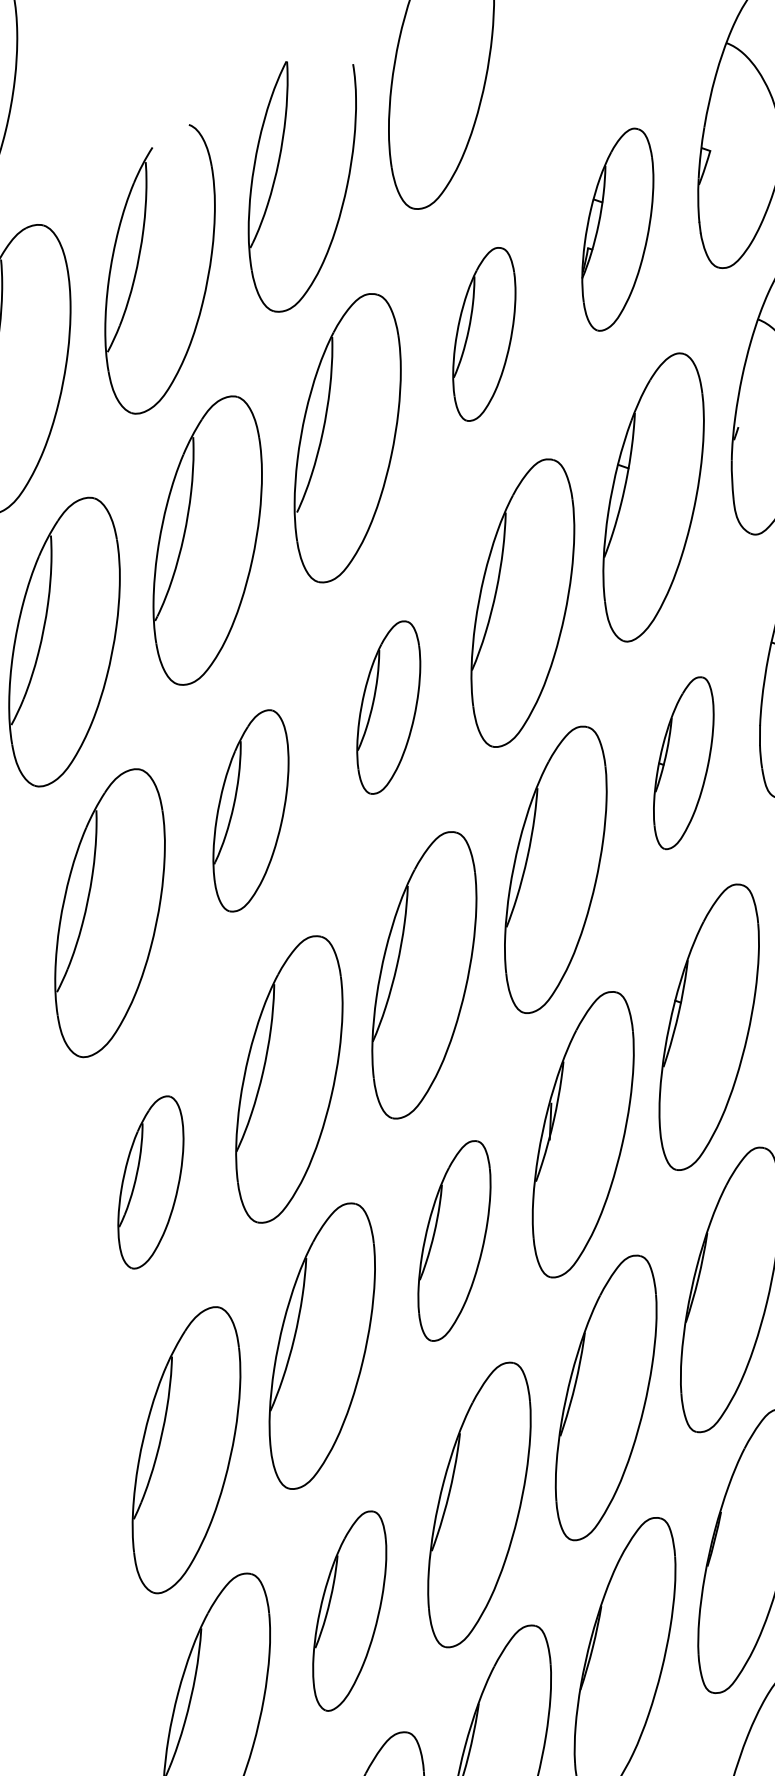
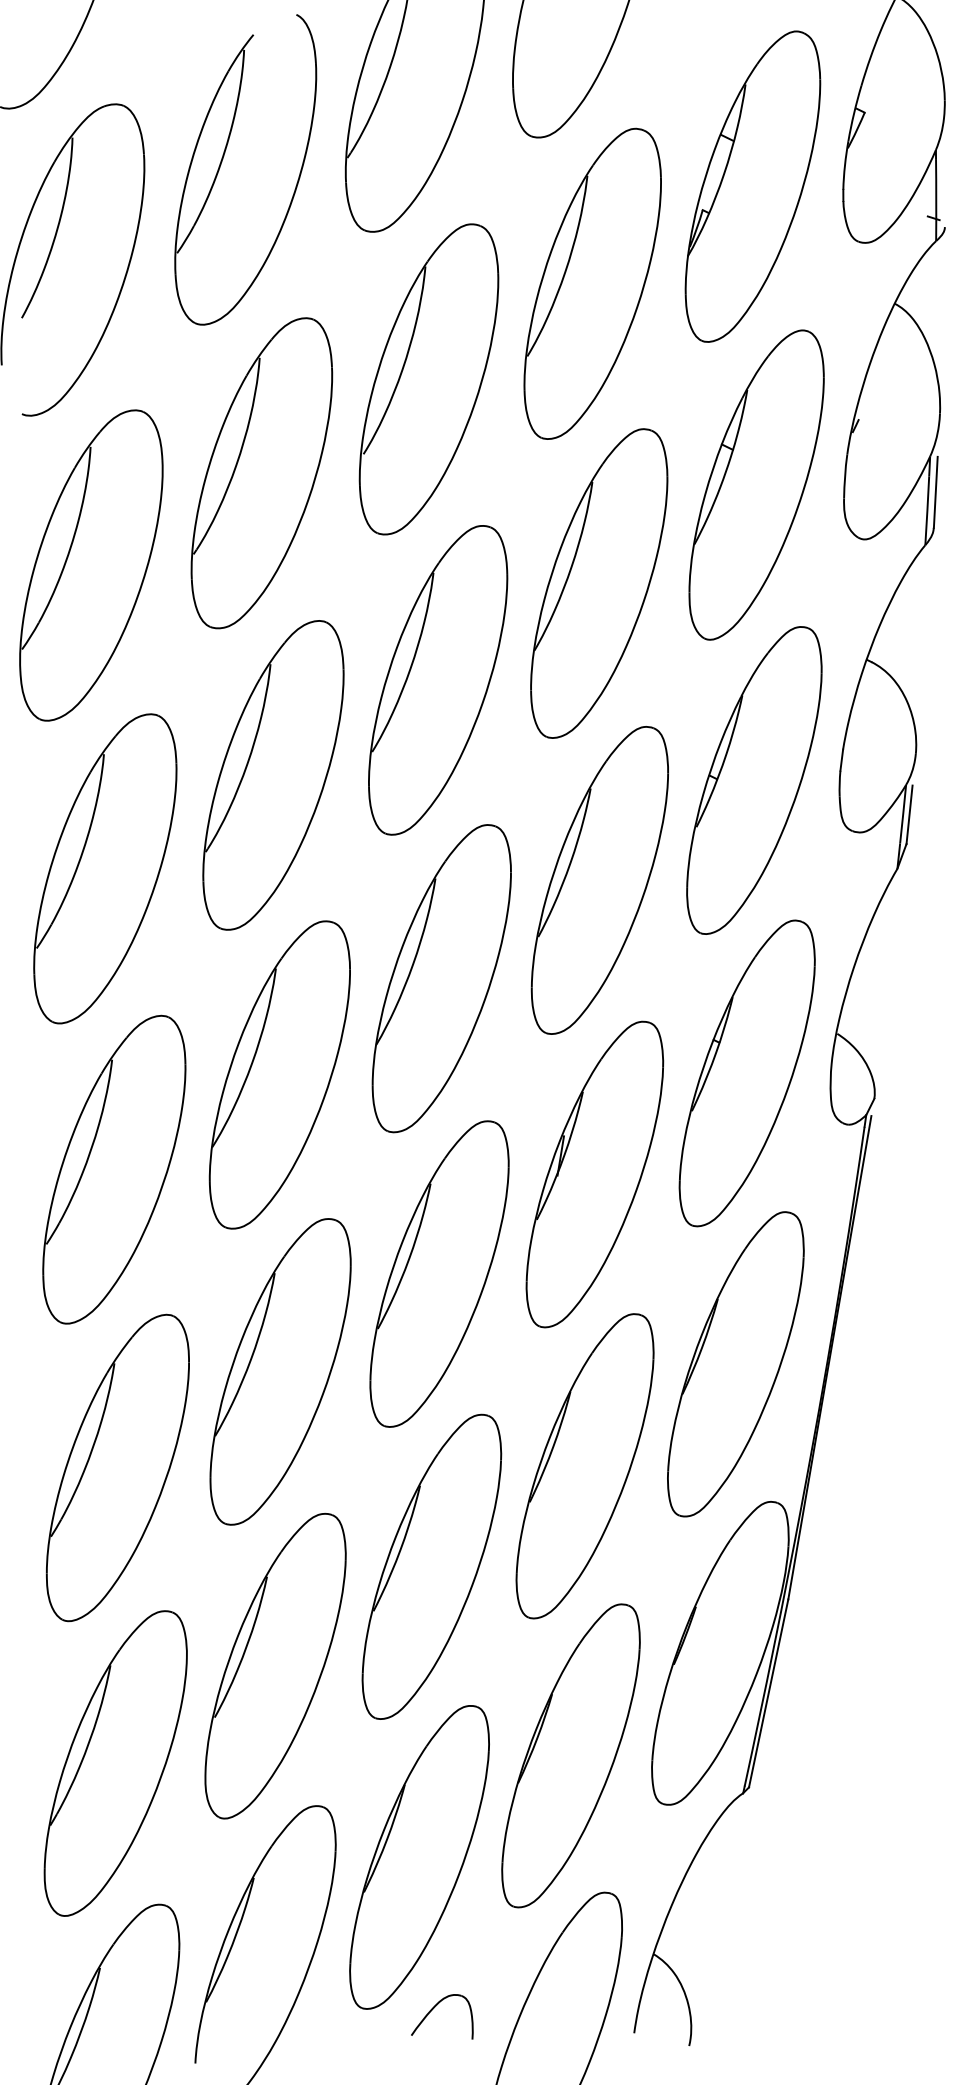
part: (617, 229) -> (752, 186), size x1.43
part: (484, 334) -> (592, 283), size x1.67
part: (388, 707) -> (438, 680), size x1.67
part: (683, 763) -> (754, 780), size x1.67
part: (251, 810) -> (273, 775), size x1.43
part: (151, 1182) -> (114, 1169), size x1.67
part: (454, 1240) -> (439, 1273), size x1.43
part: (349, 1610) -> (275, 1665), size x1.43

